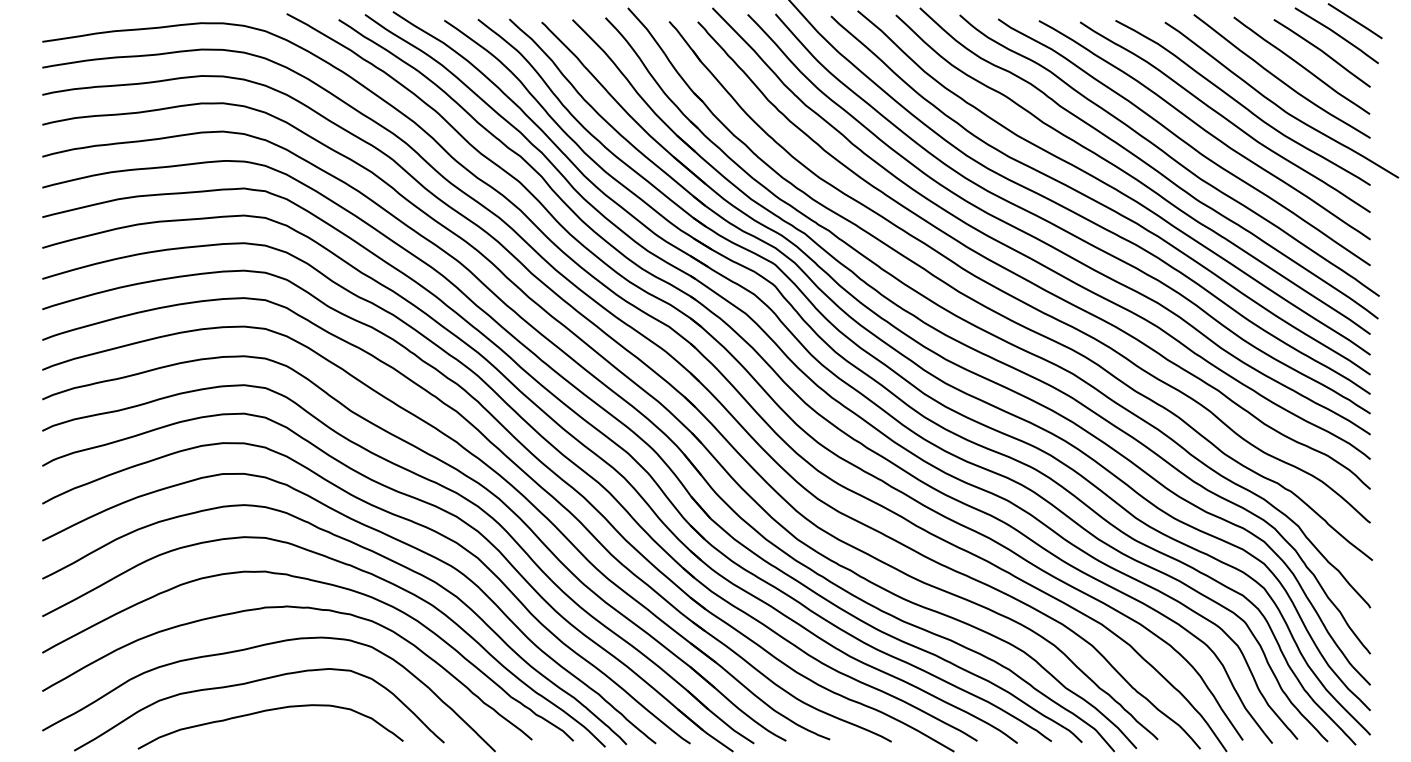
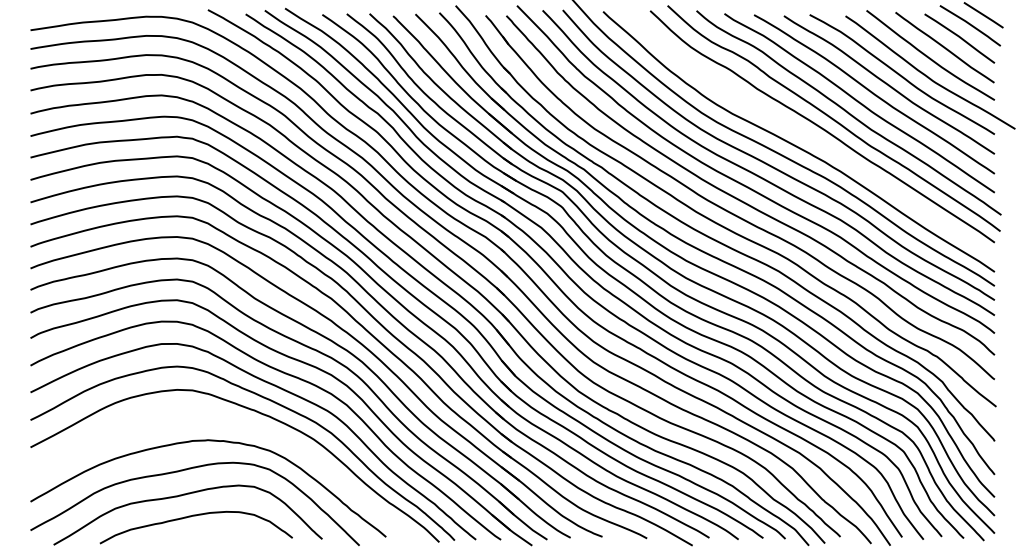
curve: (1111, 185) -> (806, 134), removed
curve: (320, 583) -> (232, 423), removed

